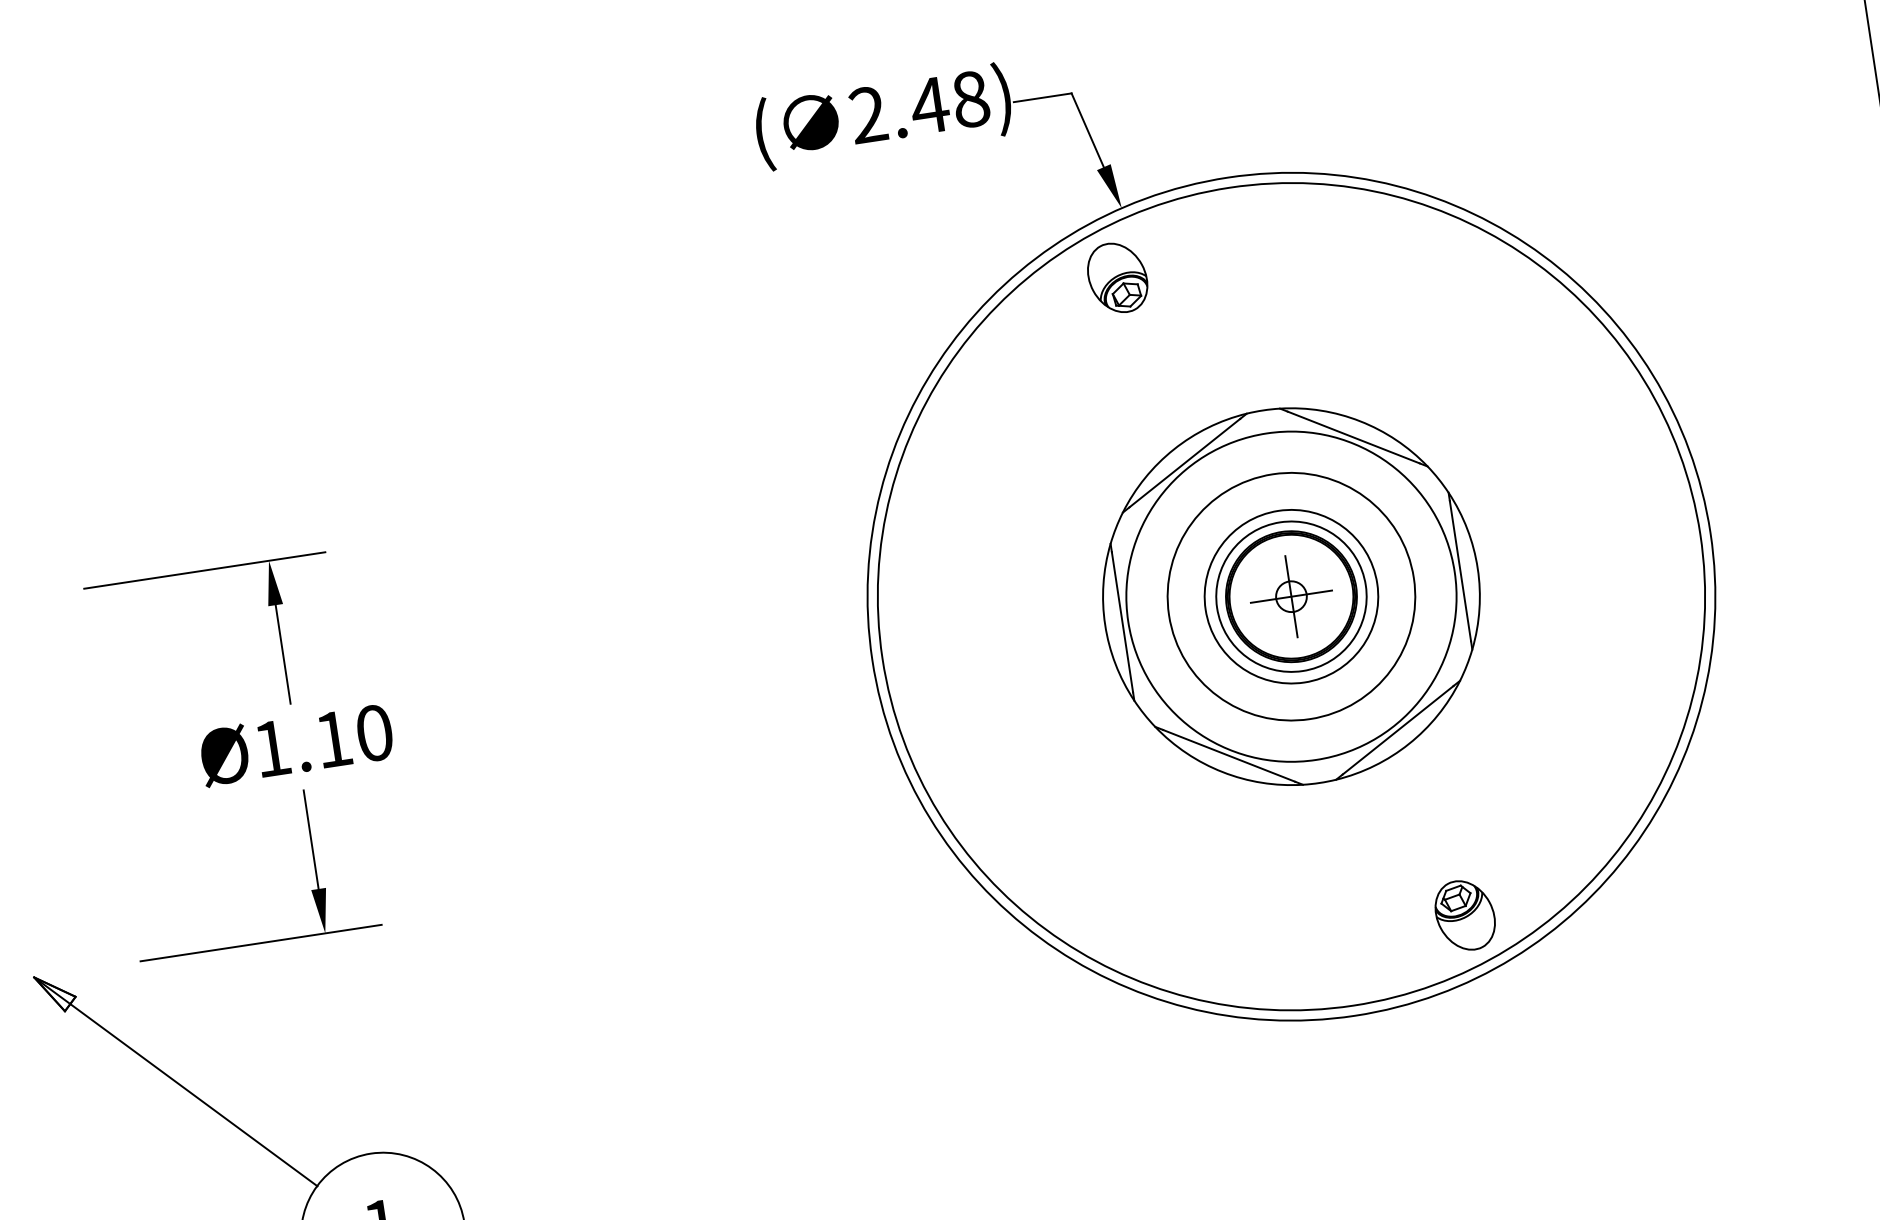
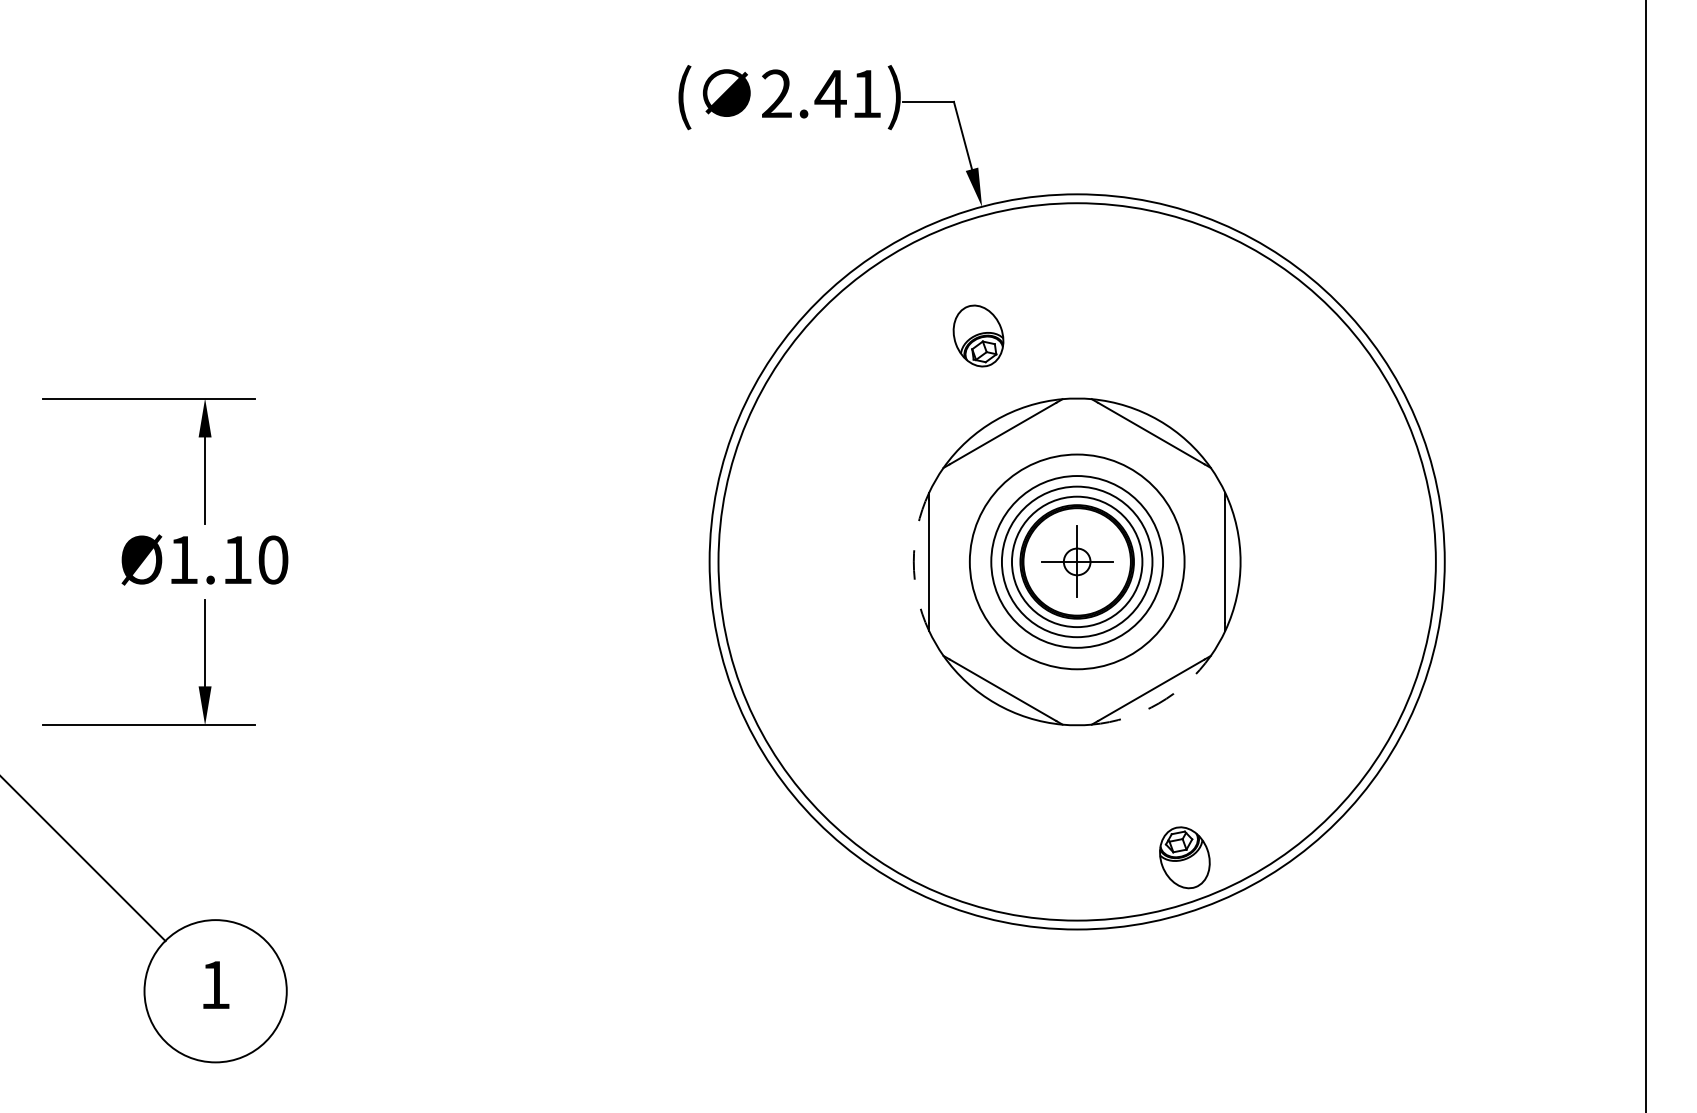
text: (970, 98) -> (866, 93), 2.48) -> 2.41)
part: (1117, 277) -> (978, 335), moved
circle: (1291, 596) -> (1077, 561), size x0.6
arc: (1104, 624) -> (913, 561), solid -> dashed
arc: (1408, 744) -> (1158, 703), solid -> dashed

